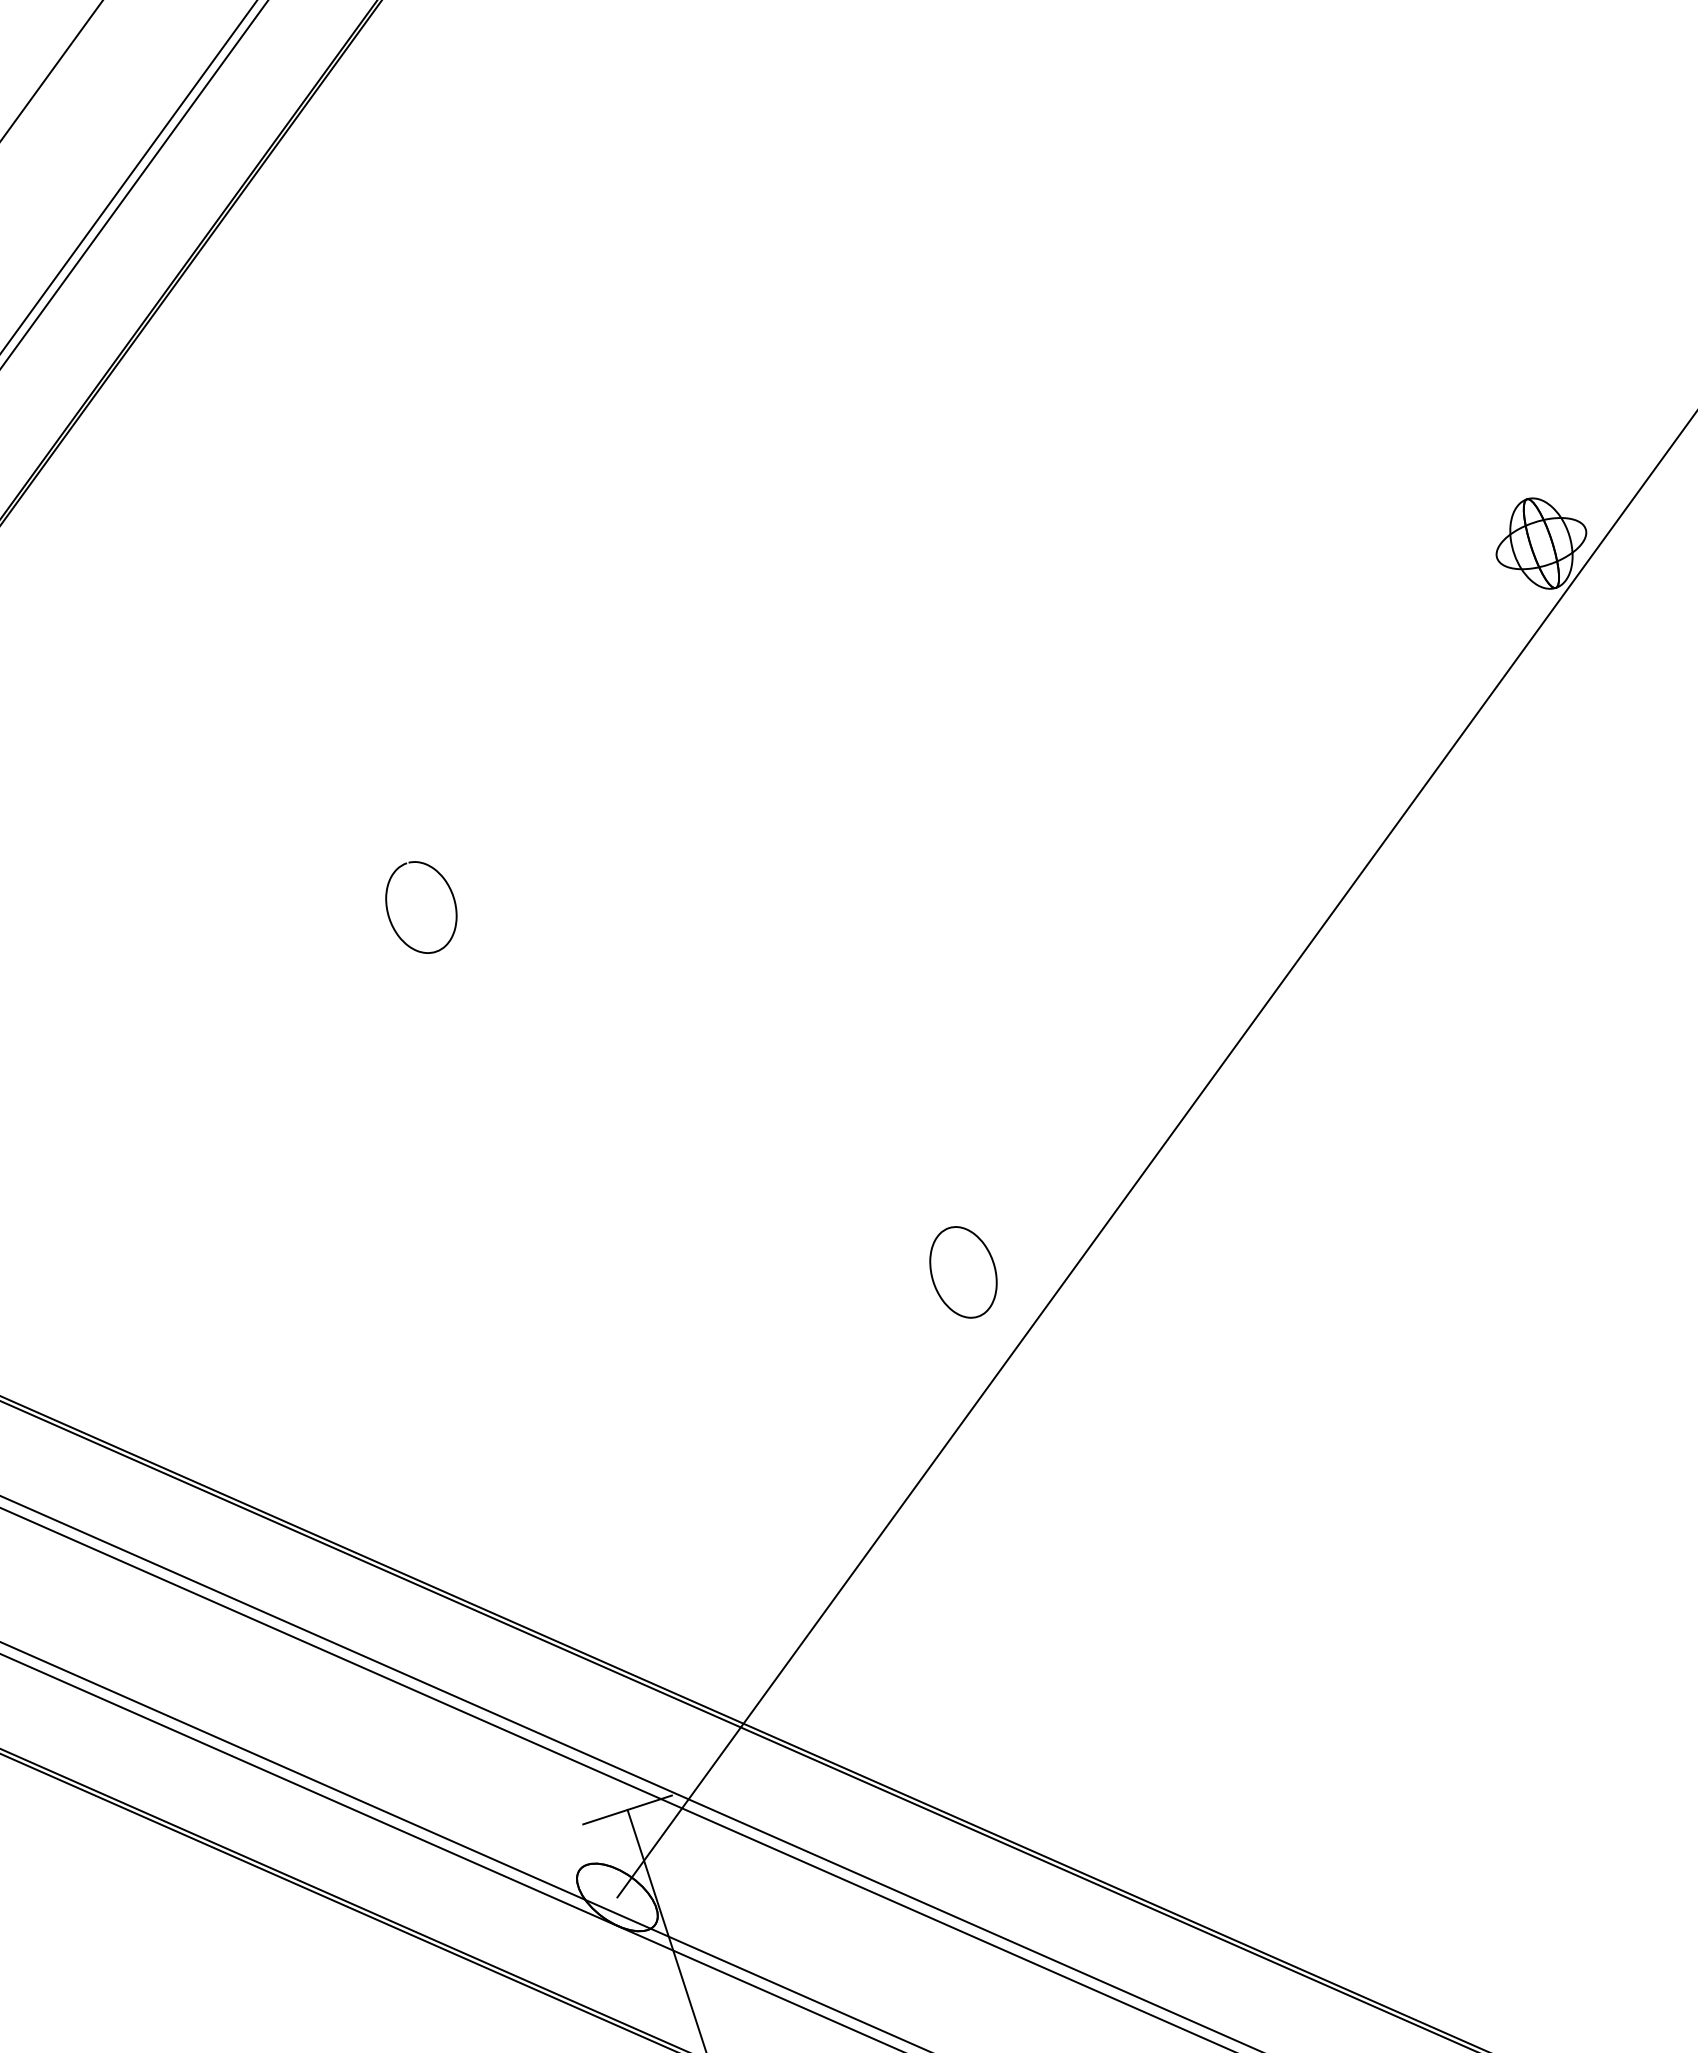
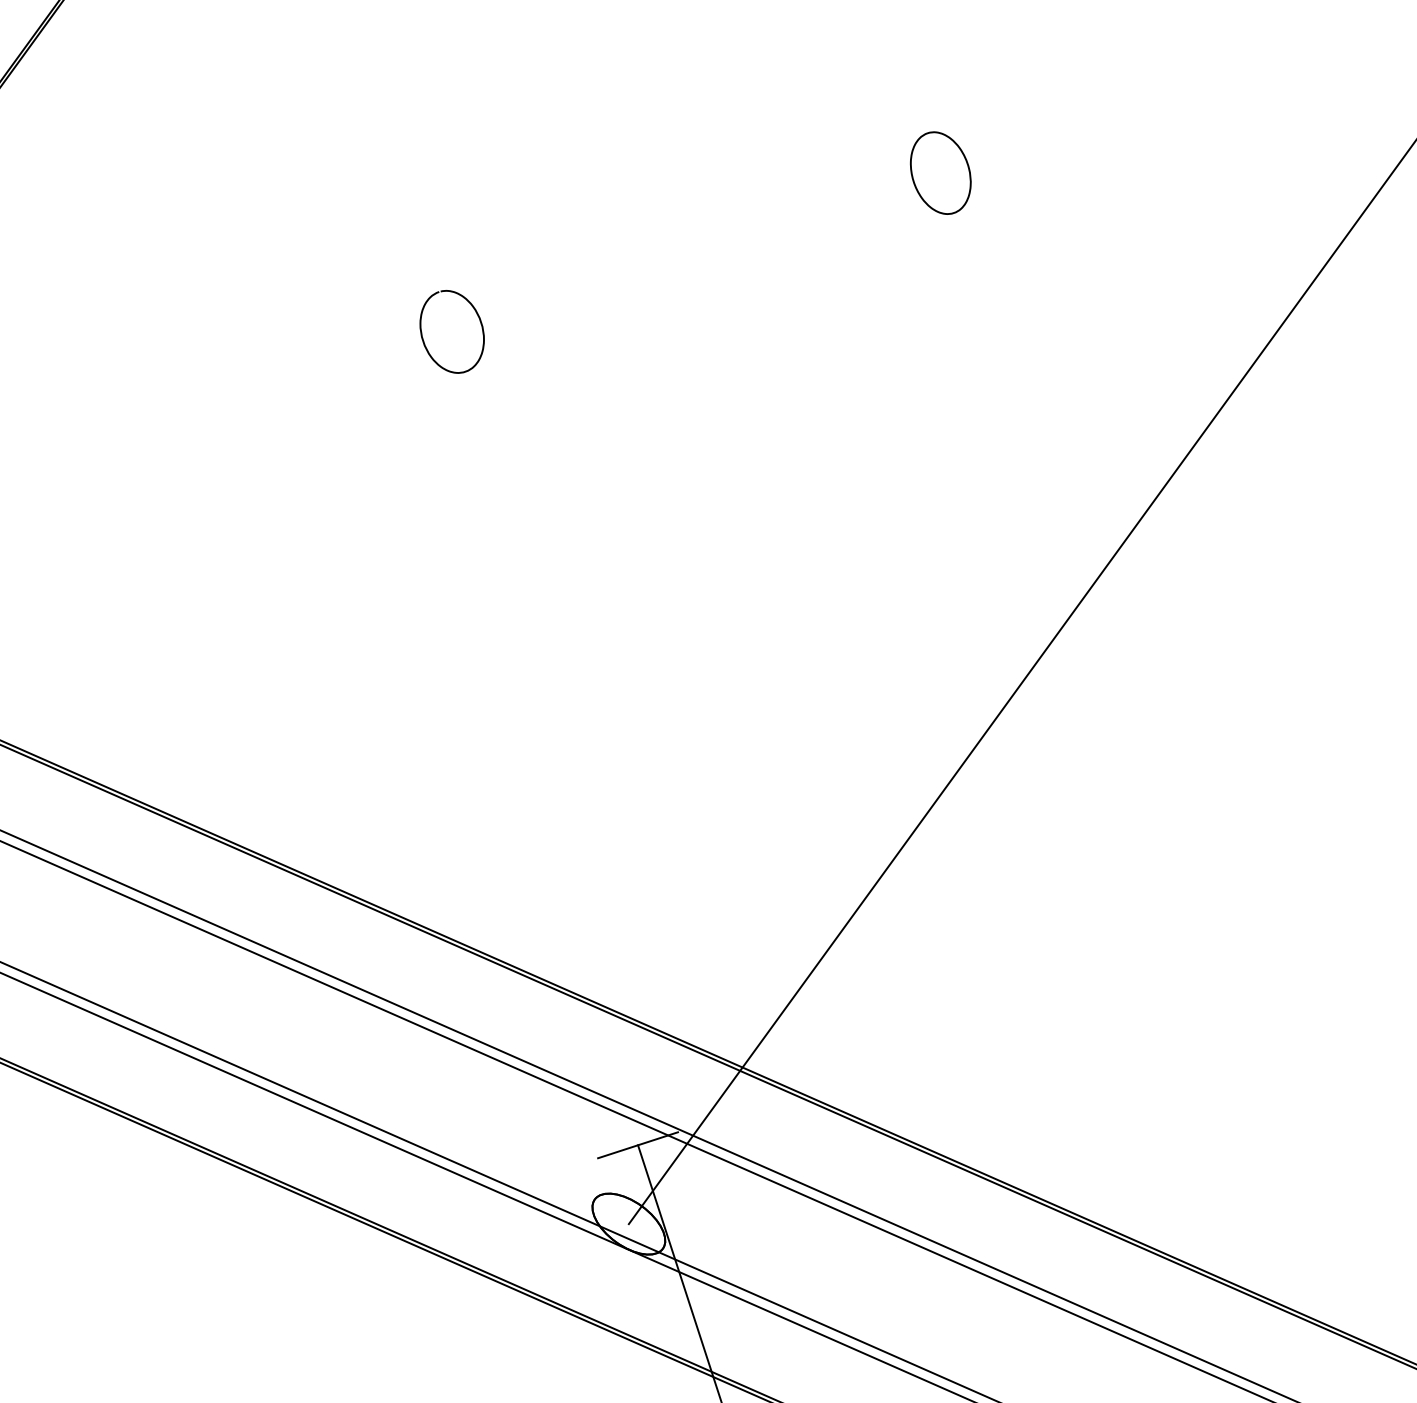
part: (963, 1272) -> (940, 173), moved

